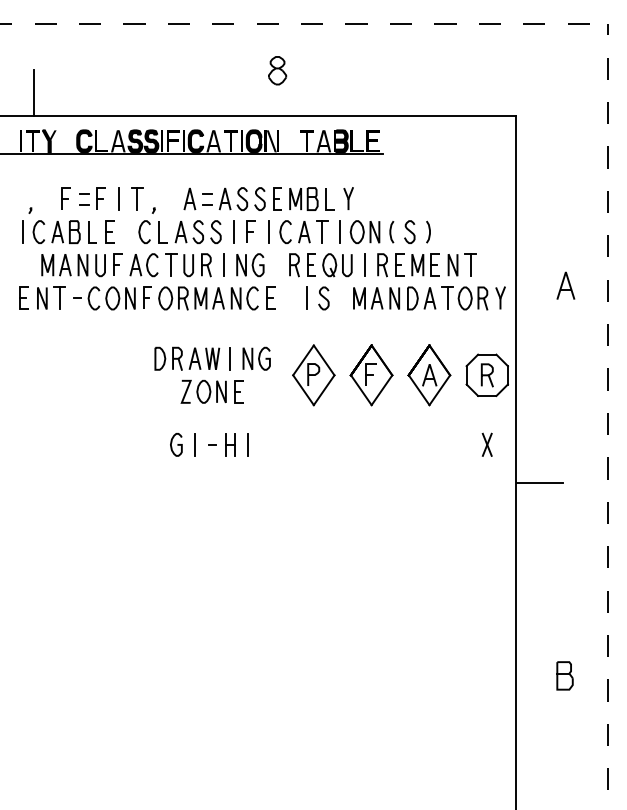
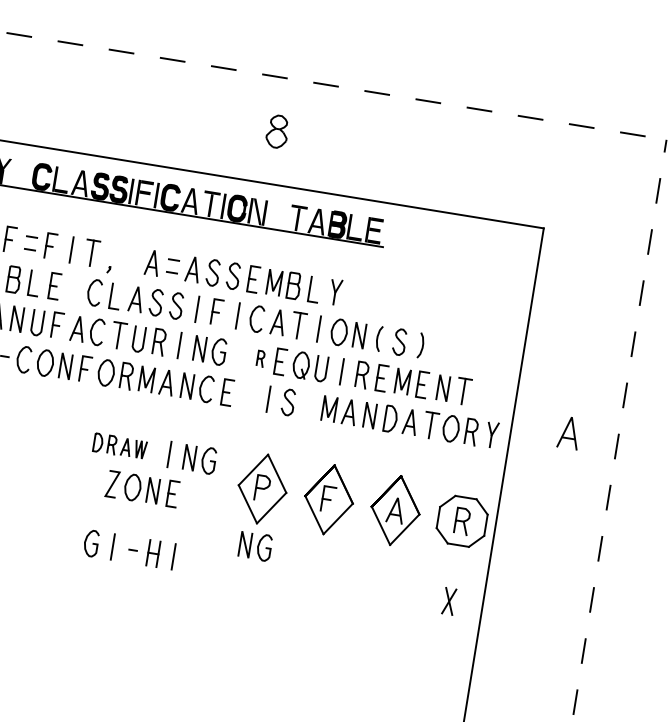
part: (294, 265) -> (260, 359), size x0.6
part: (187, 358) -> (120, 446), size x0.7
part: (315, 424) -> (255, 545), added
line: (539, 483) -> (502, 655), removed

